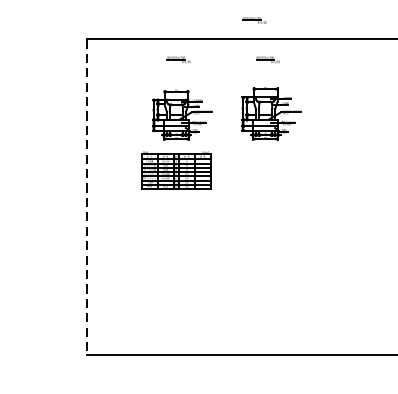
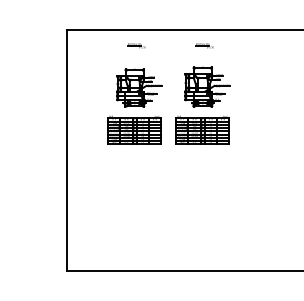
part: (254, 20) -> (194, 15), removed
part: (265, 169) -> (202, 129), added
line: (86, 197) -> (66, 150), dashed -> solid

